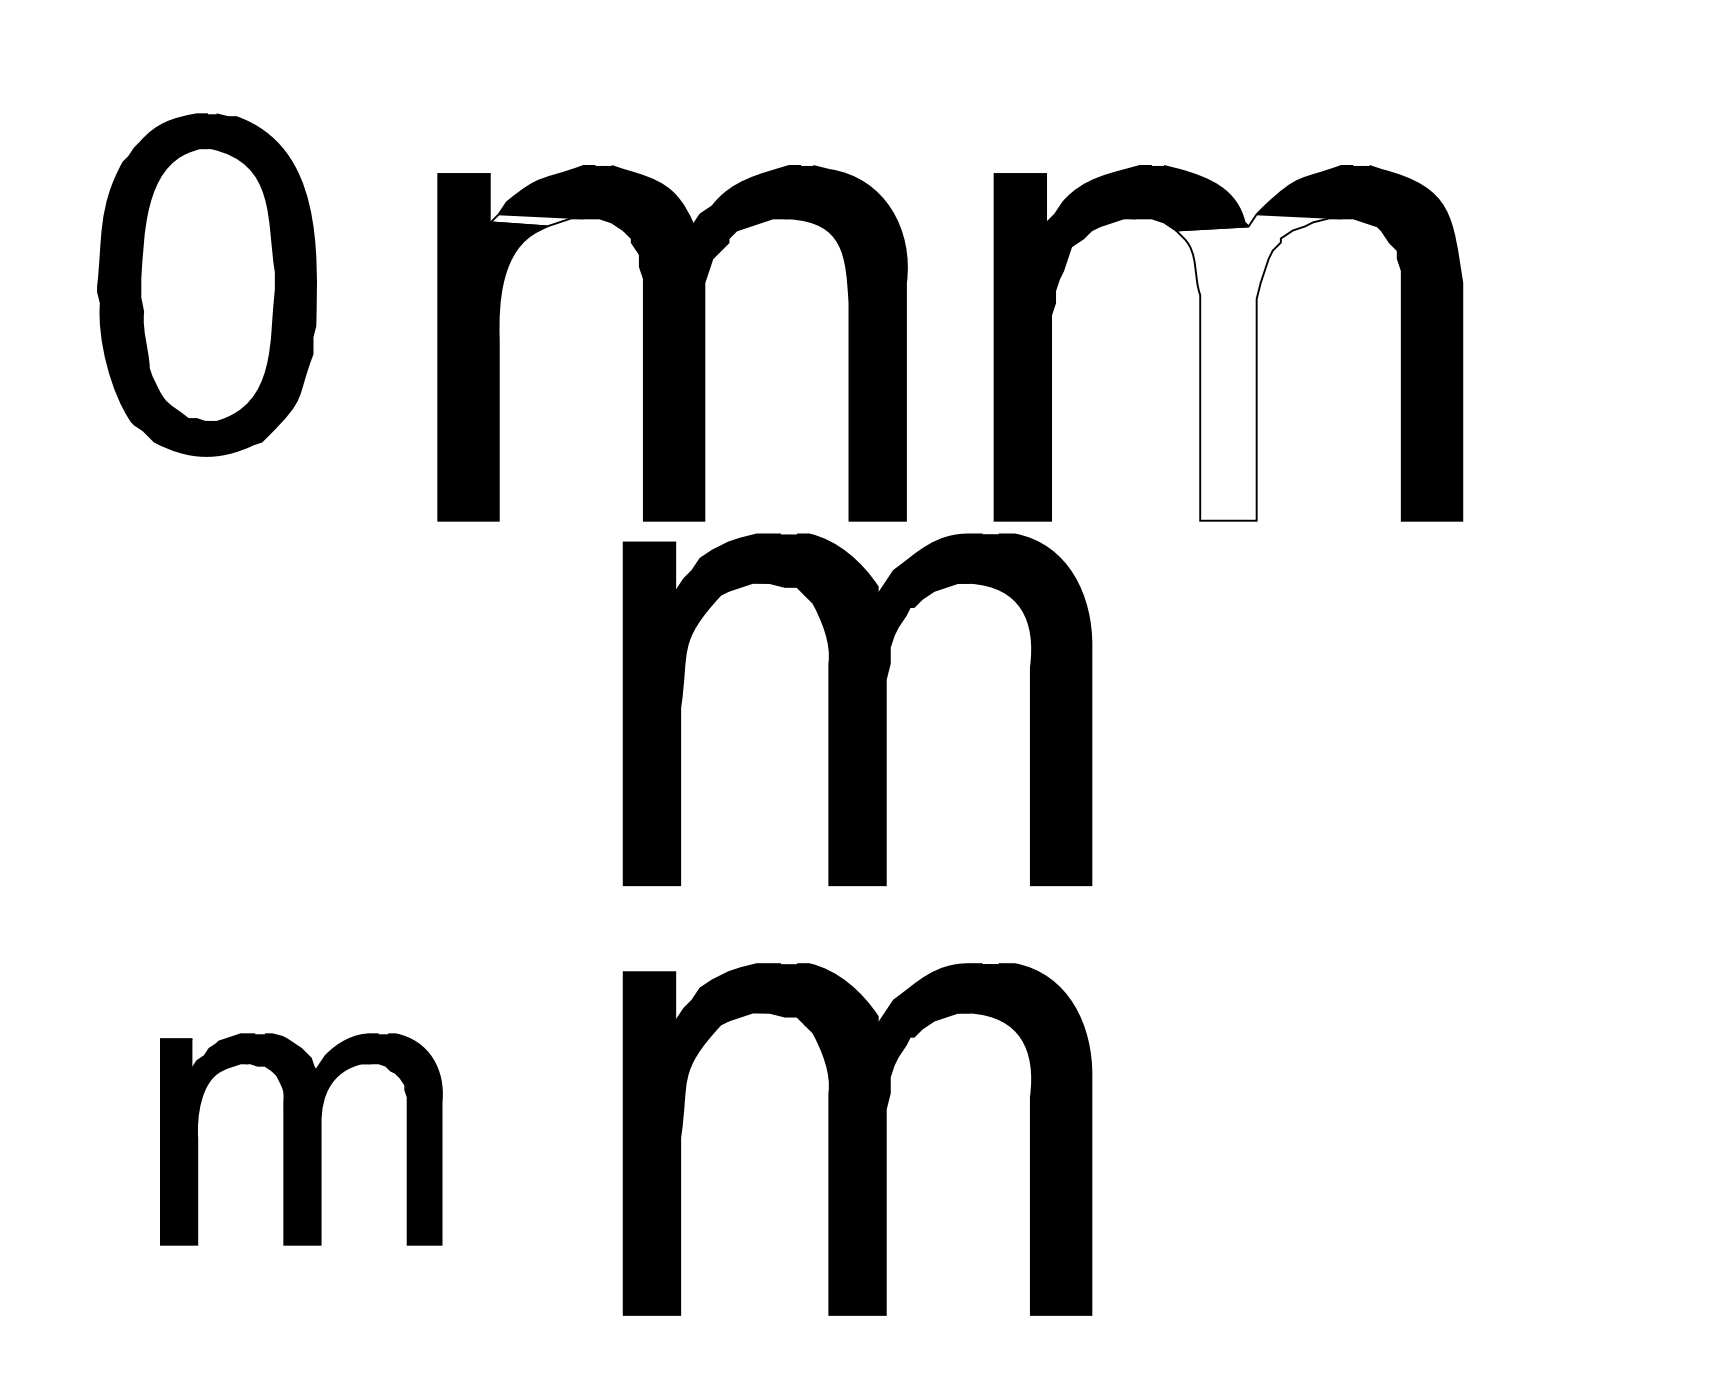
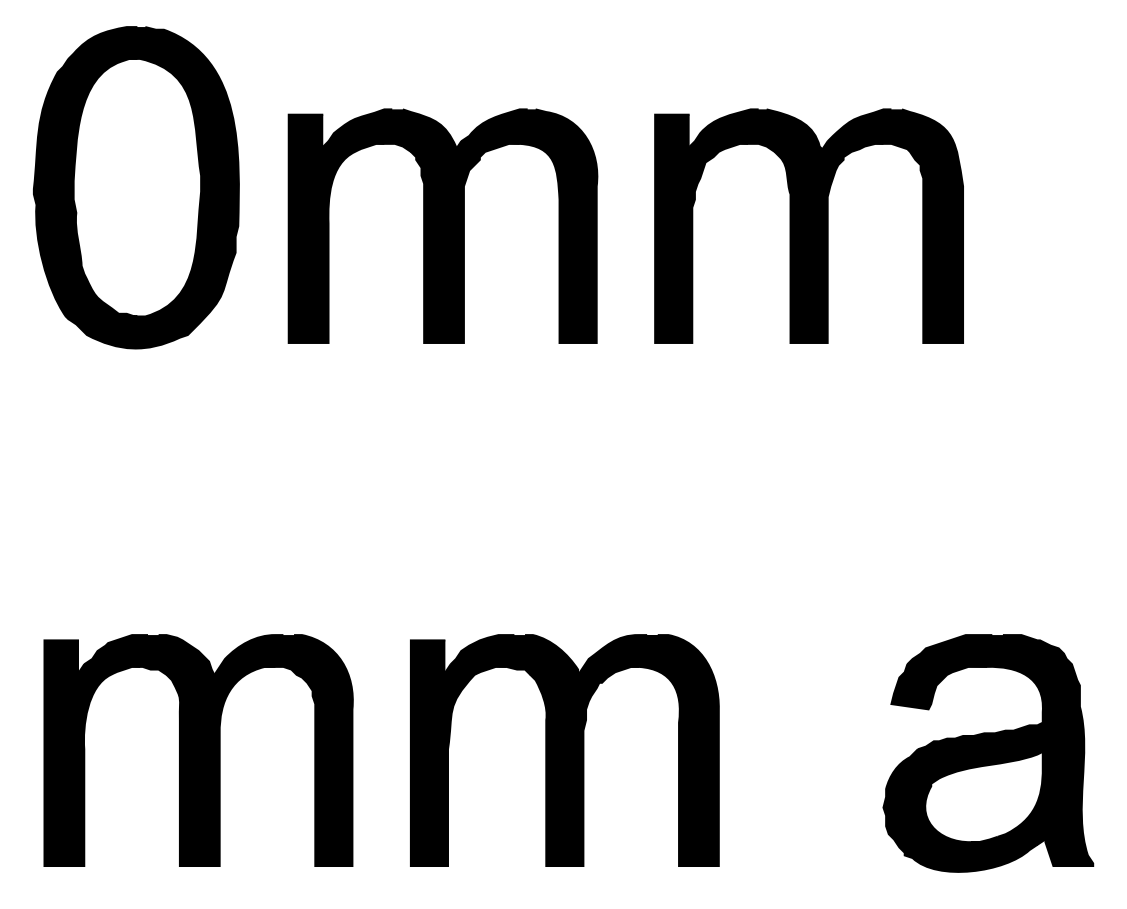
fill: (536, 220) -> (353, 145), added
part: (207, 284) -> (136, 187), size x1.43
fill: (1257, 368) -> (828, 242), added
part: (857, 709) -> (564, 467), removed
part: (301, 1139) -> (198, 750), size x1.67
part: (1500, 1144) -> (988, 753), added

